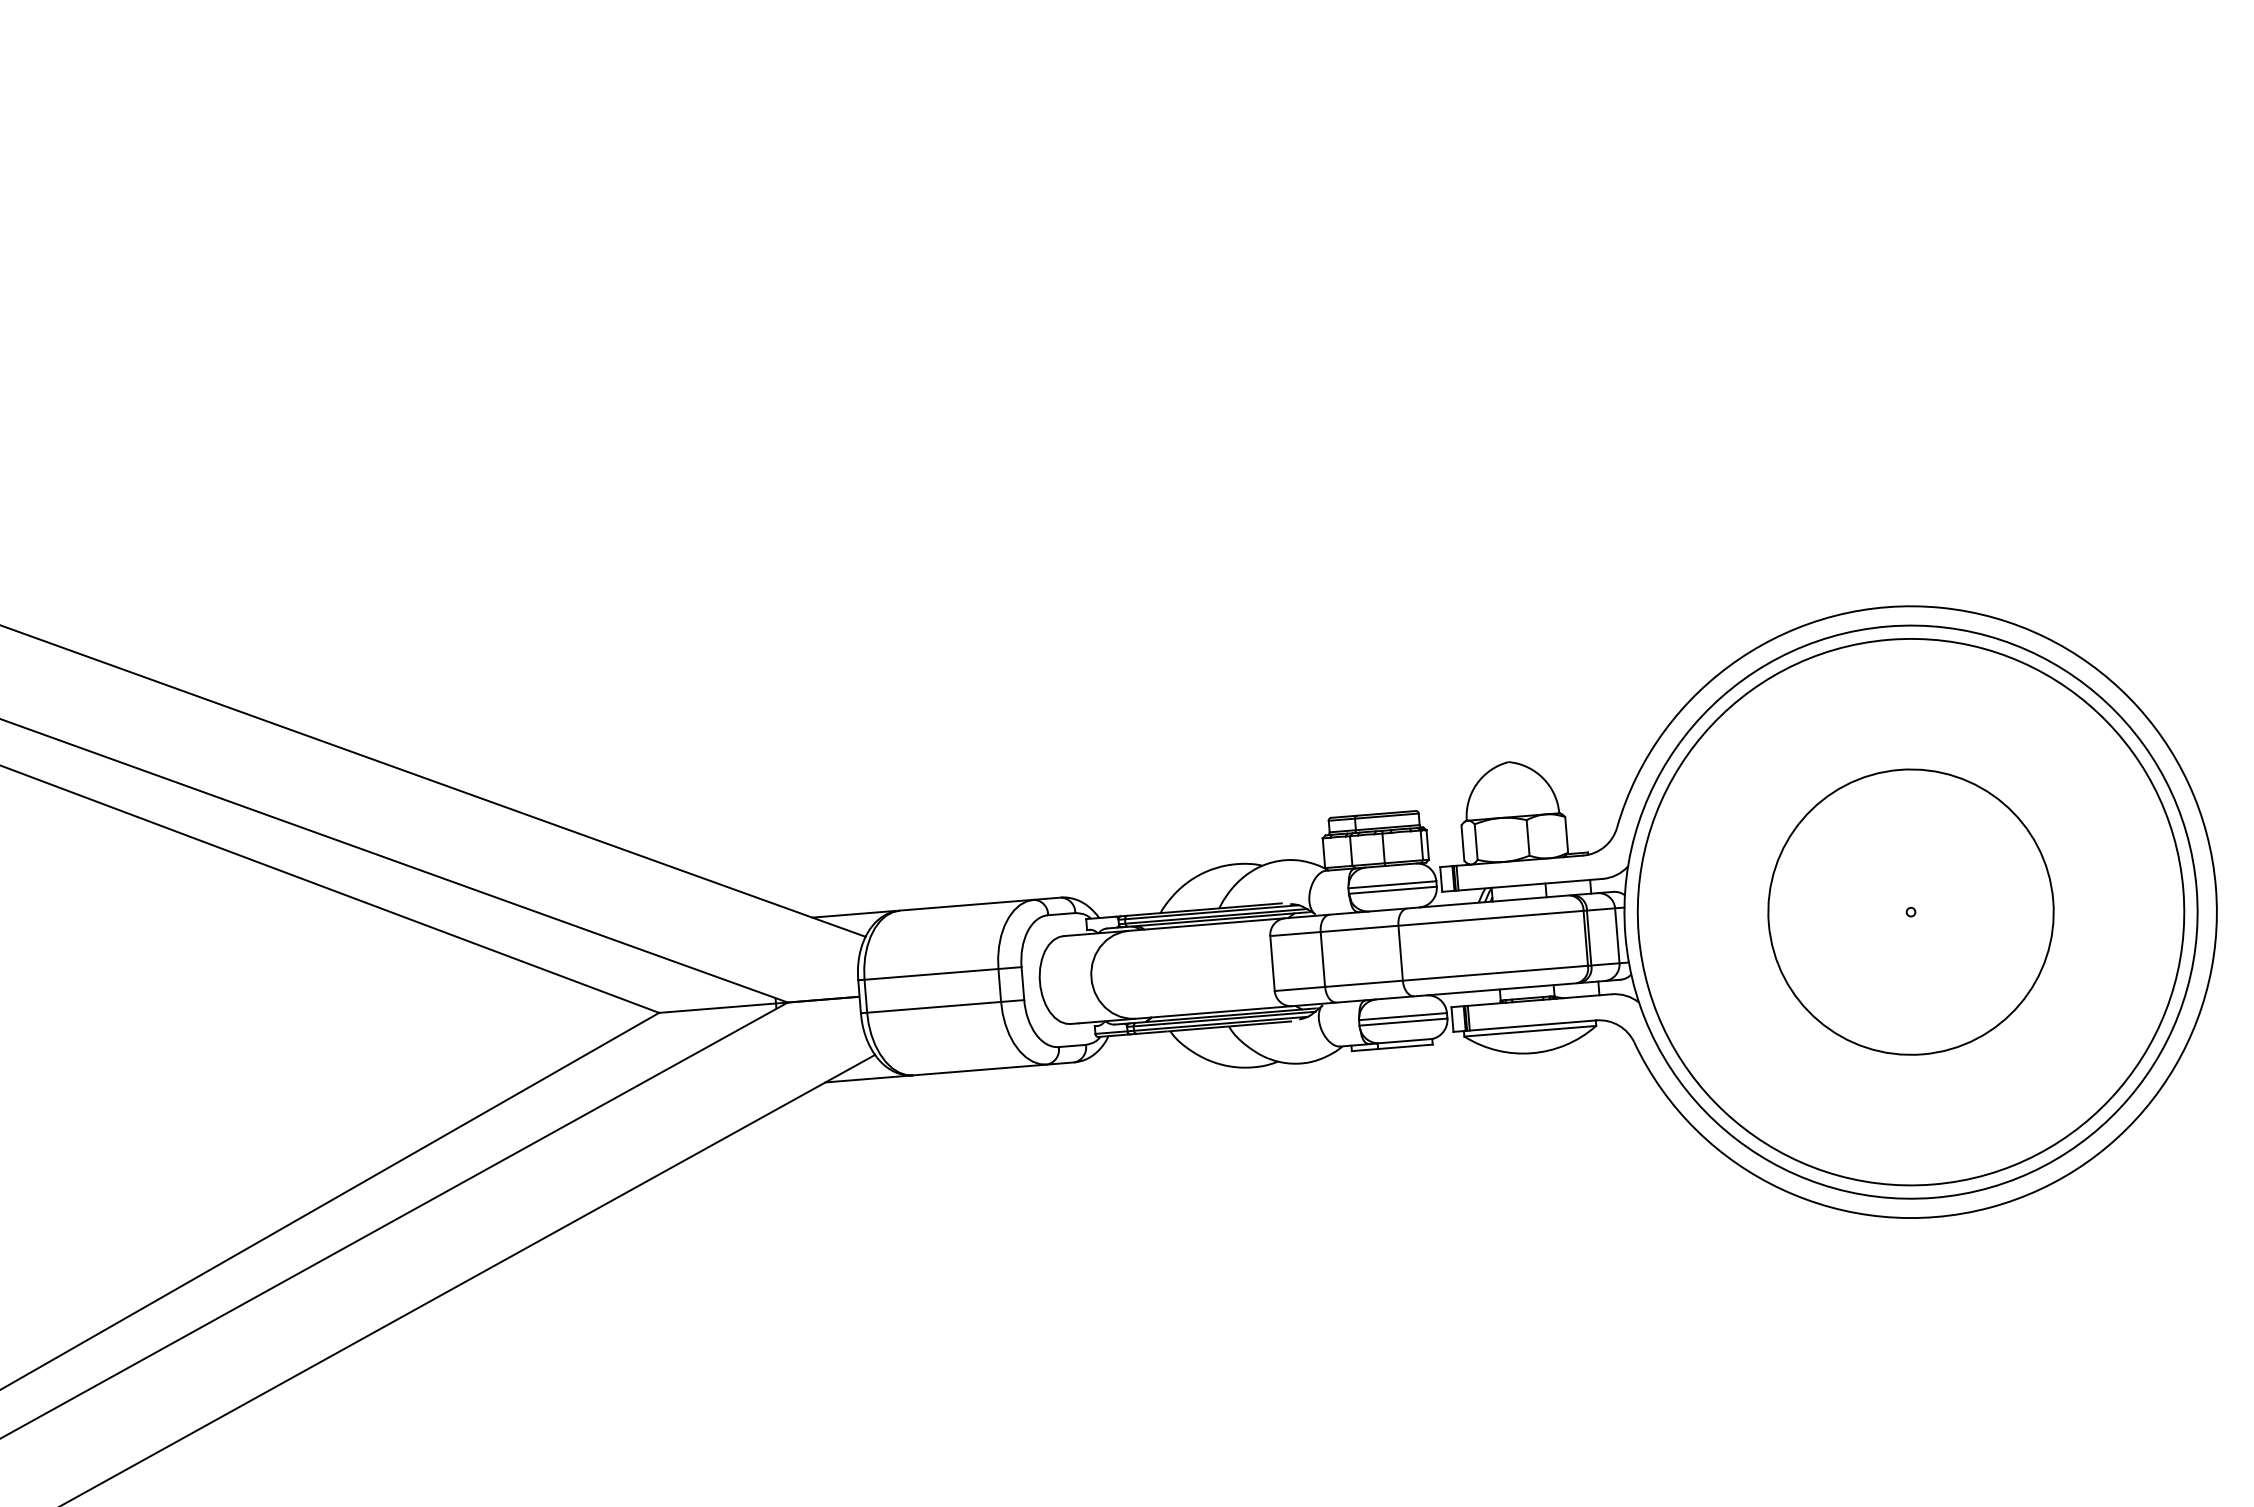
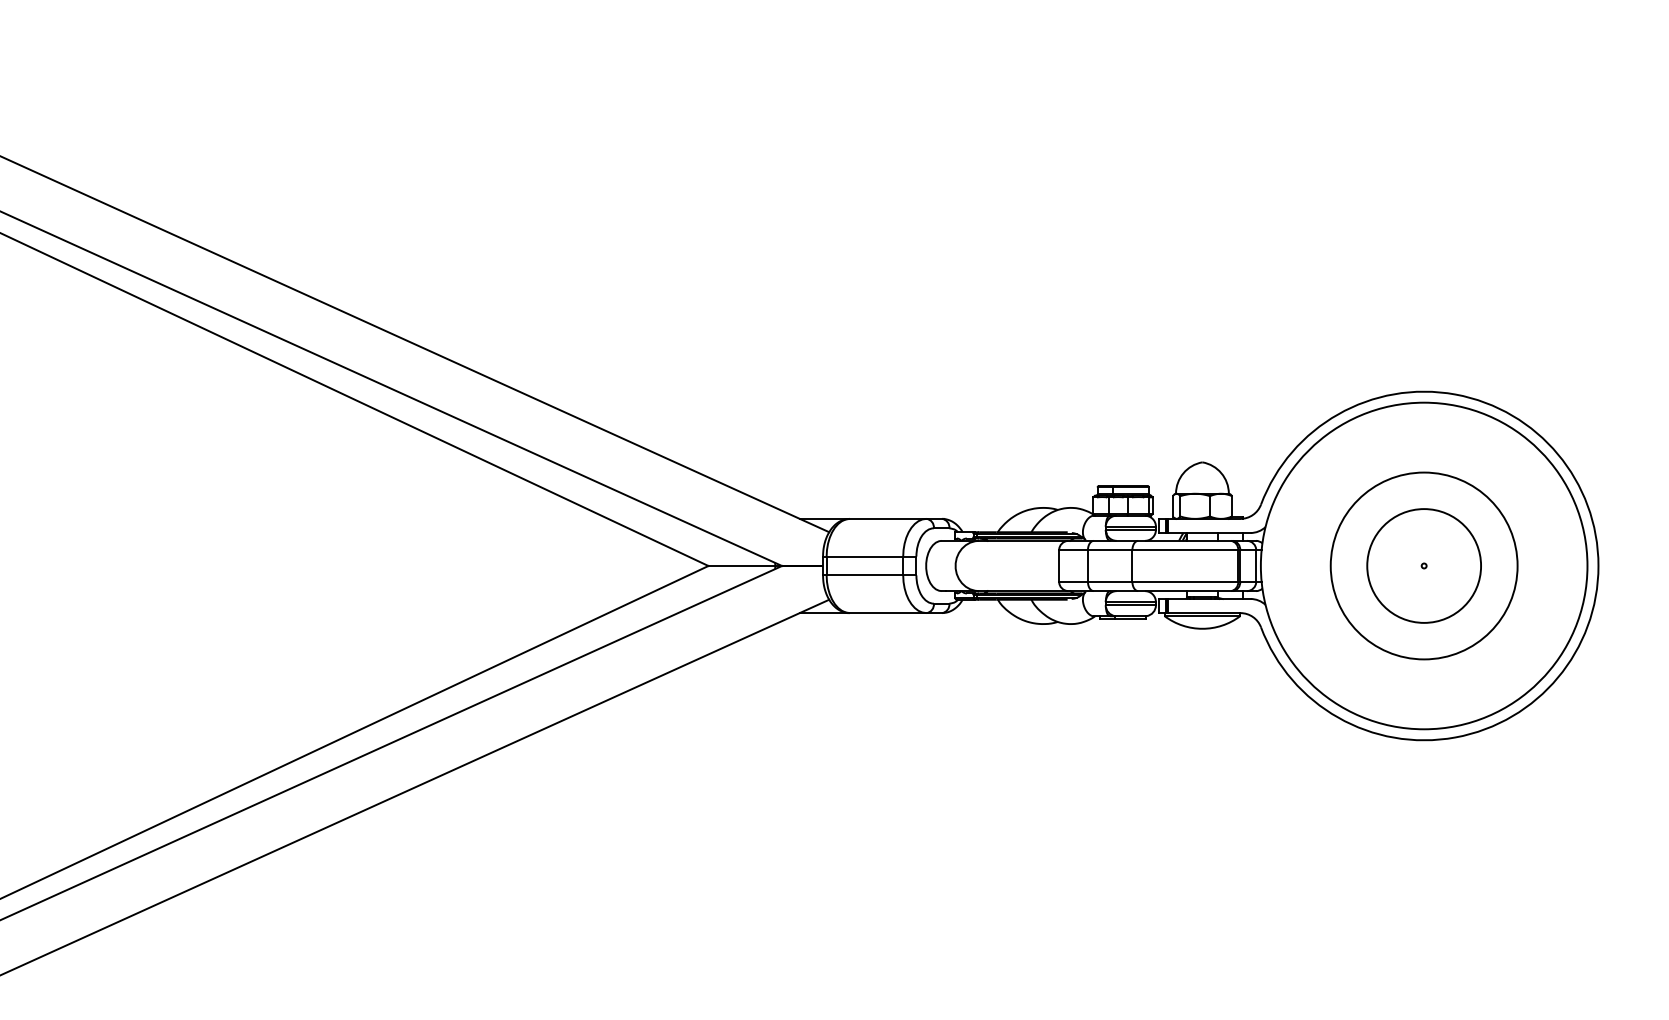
circle: (1909, 911) -> (1423, 565), size x0.6
circle: (1909, 911) -> (1423, 565), size x0.7

